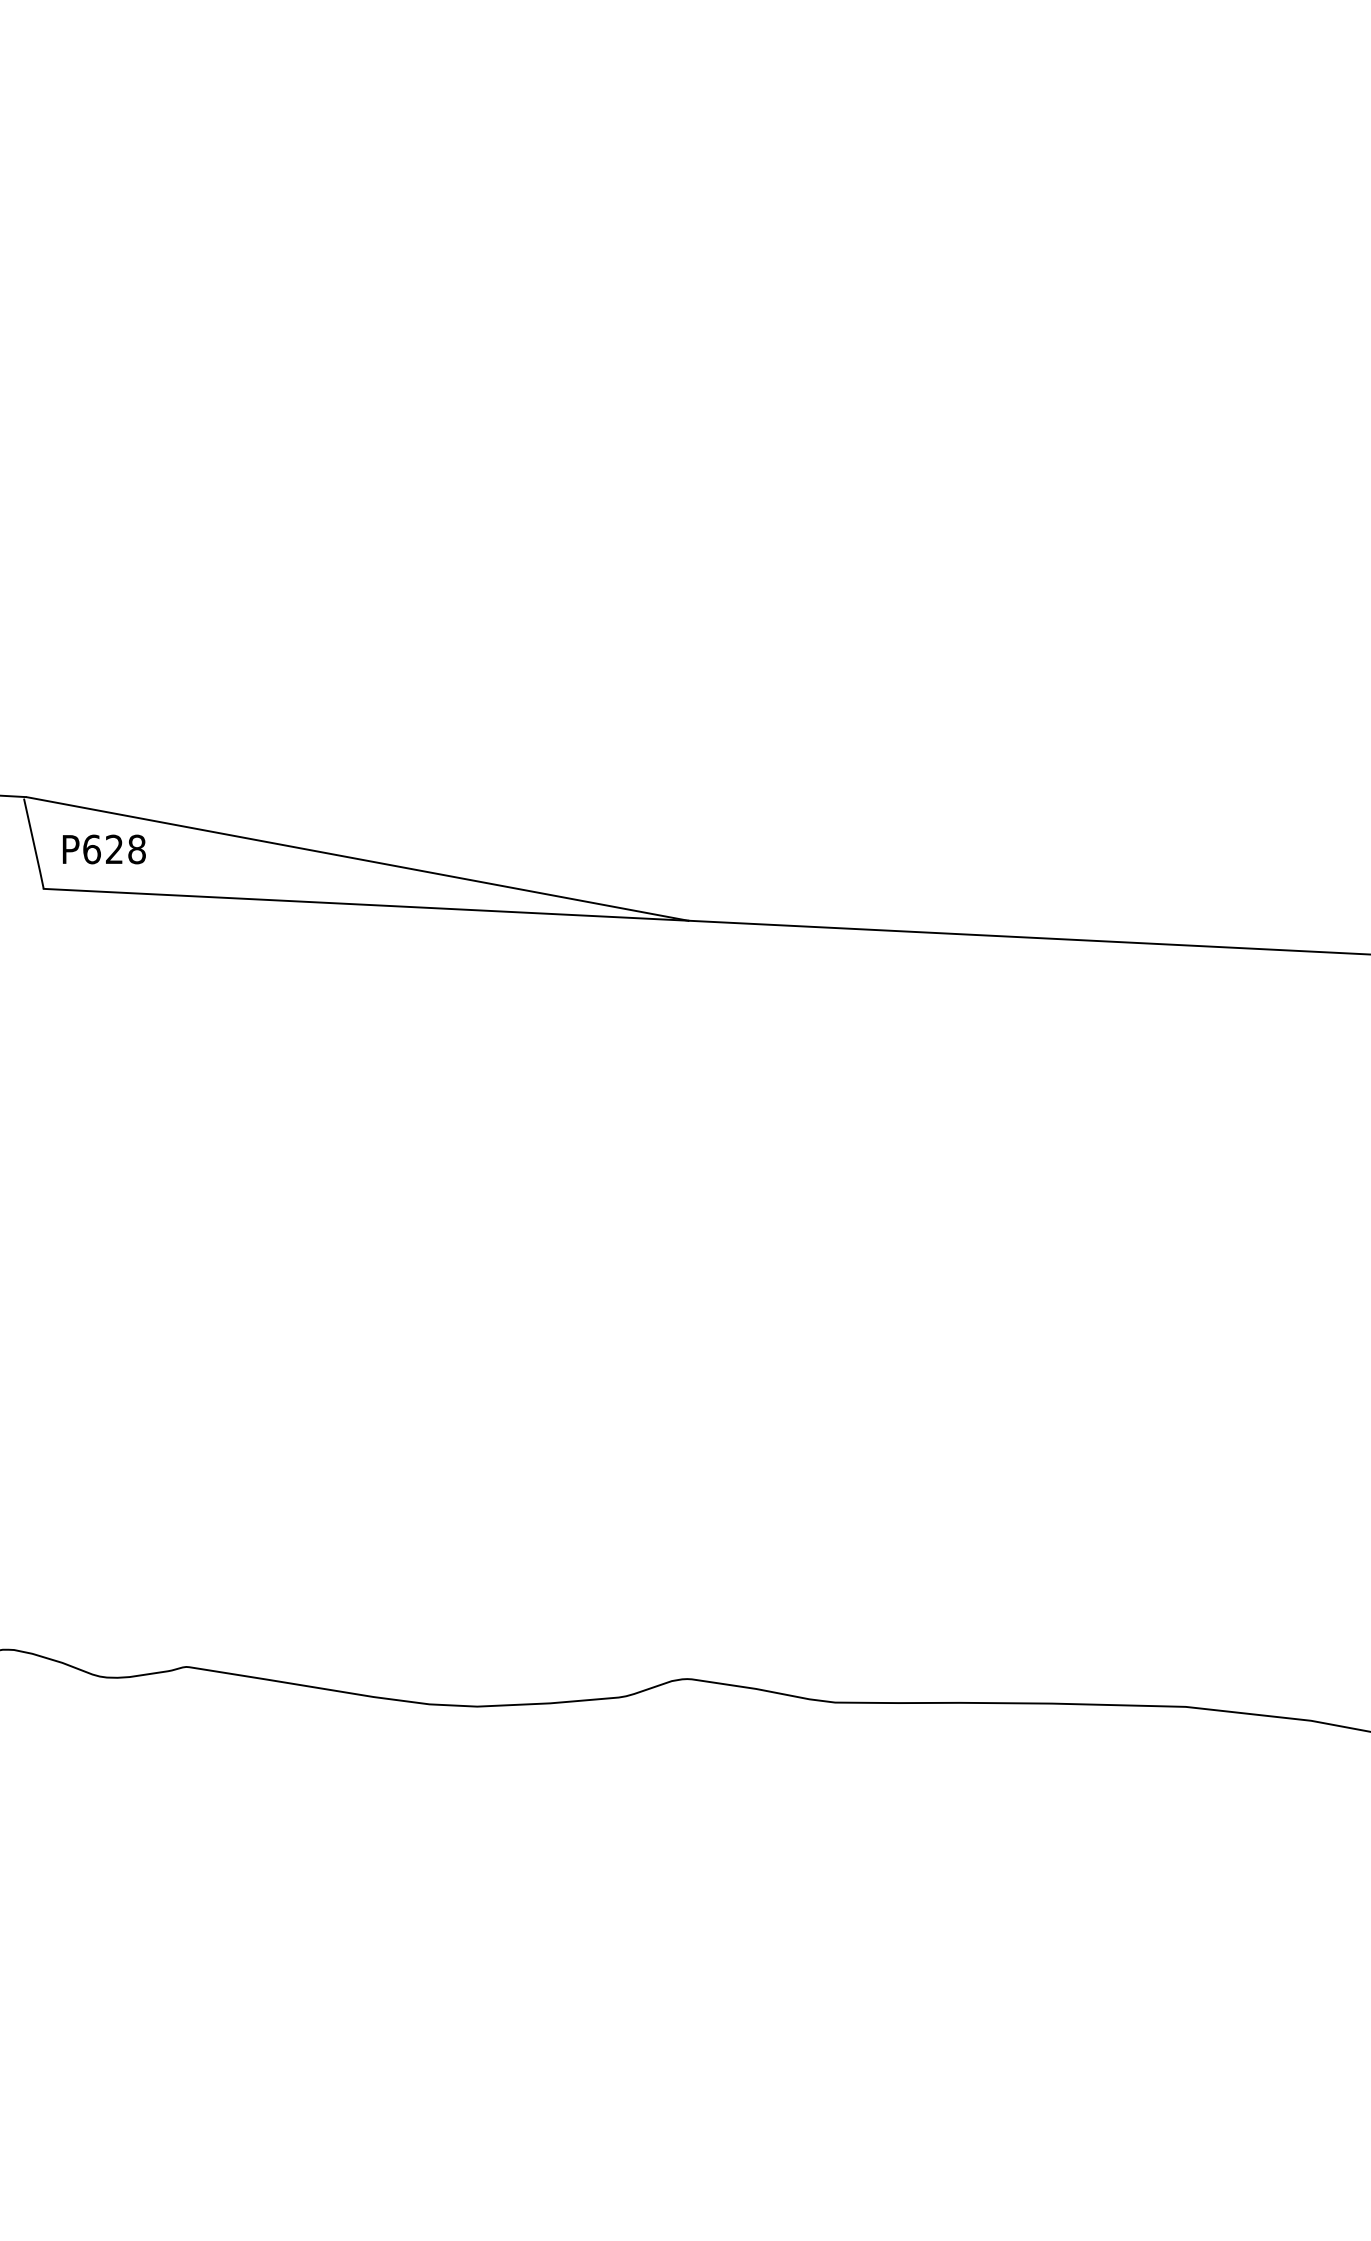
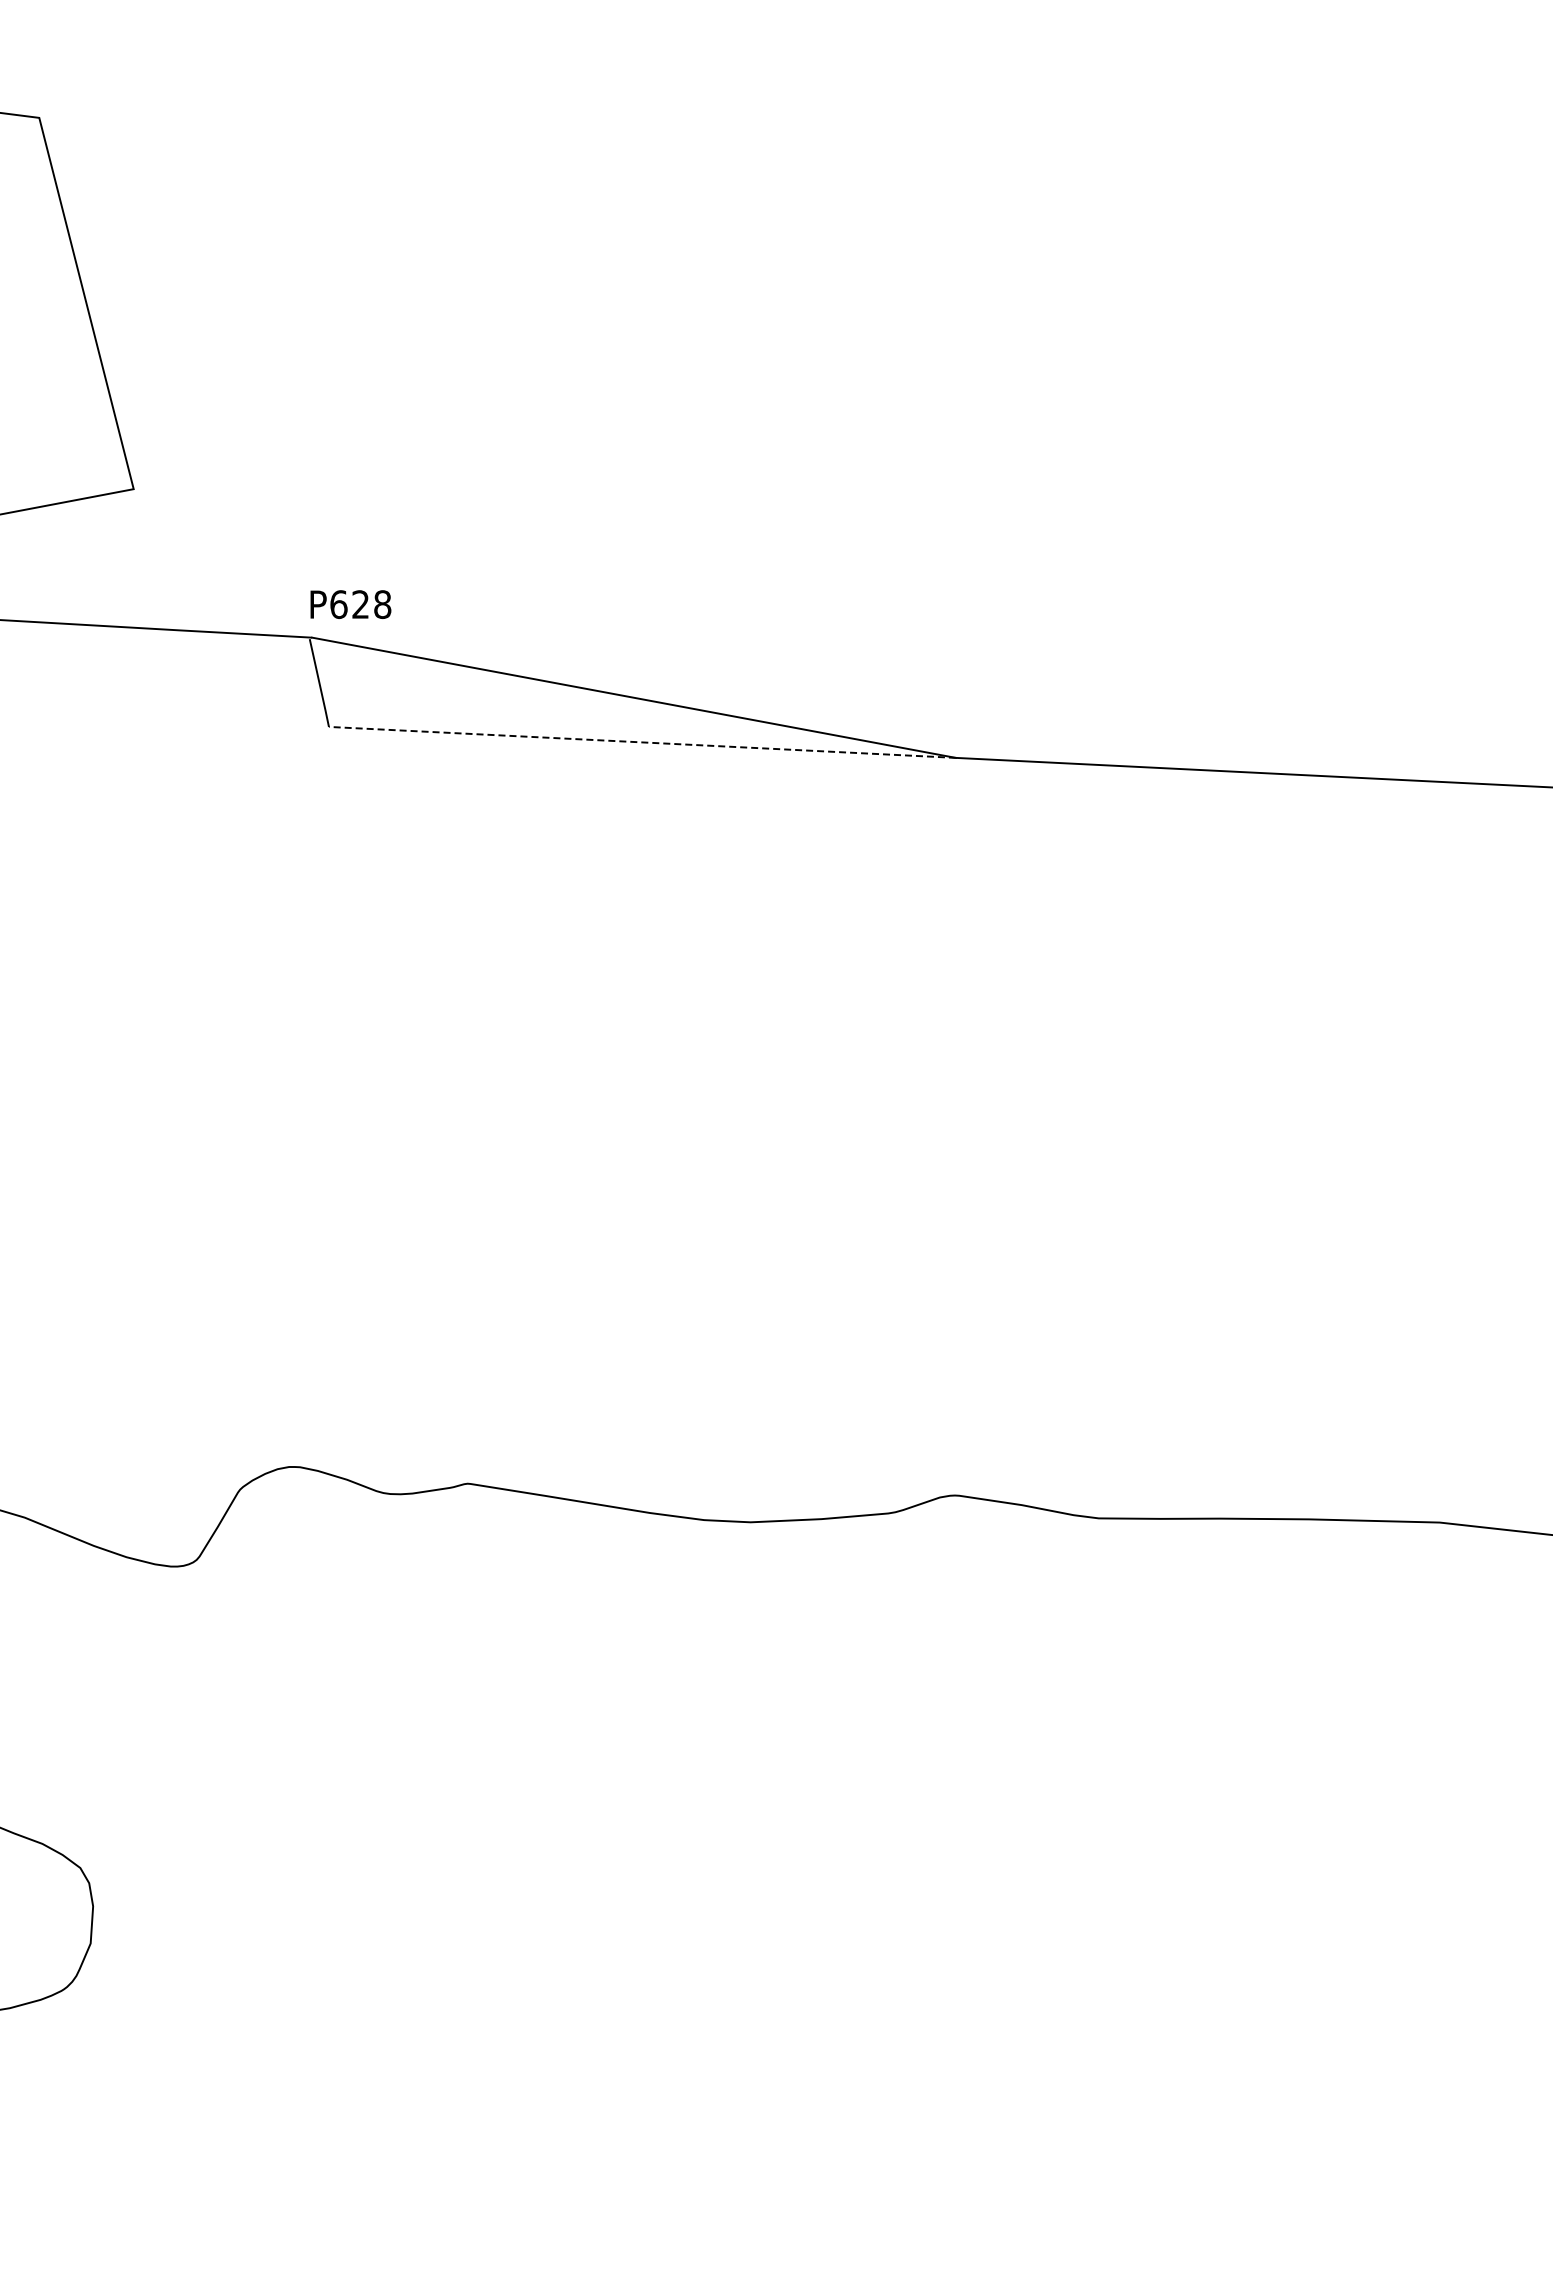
text: (103, 849) -> (350, 604), moved
line: (366, 904) -> (642, 742), solid -> dashed

